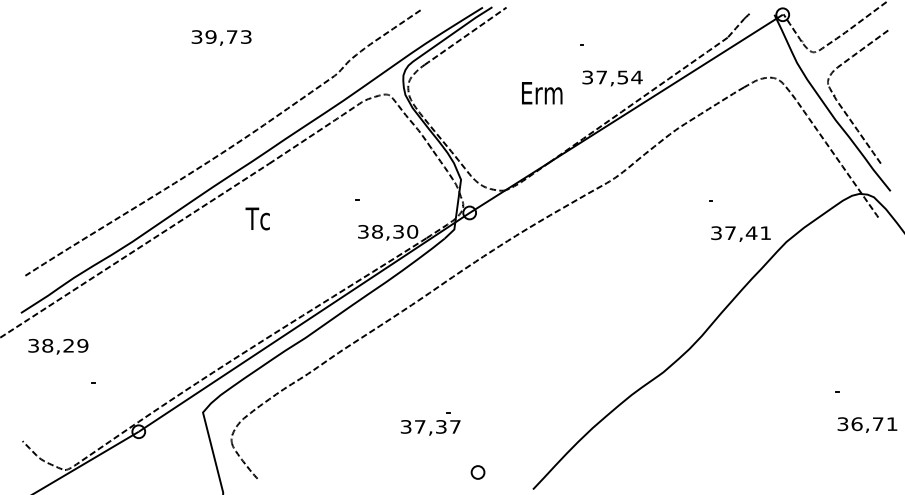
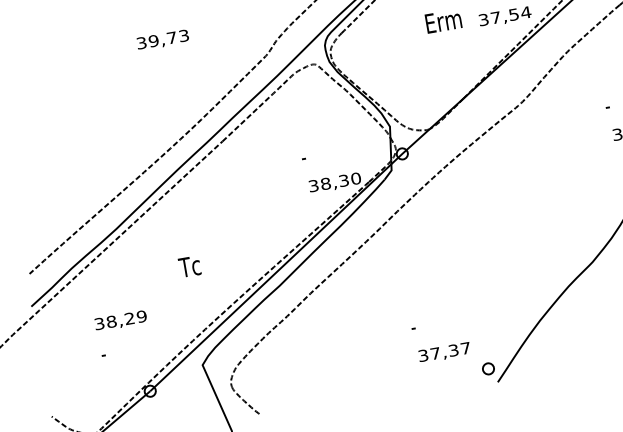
text: (542, 93) -> (443, 21), moved
text: (257, 218) -> (189, 266), moved
text: (58, 346) -> (121, 320), moved
text: (430, 427) -> (444, 352), moved
part: (477, 472) -> (488, 368), moved

